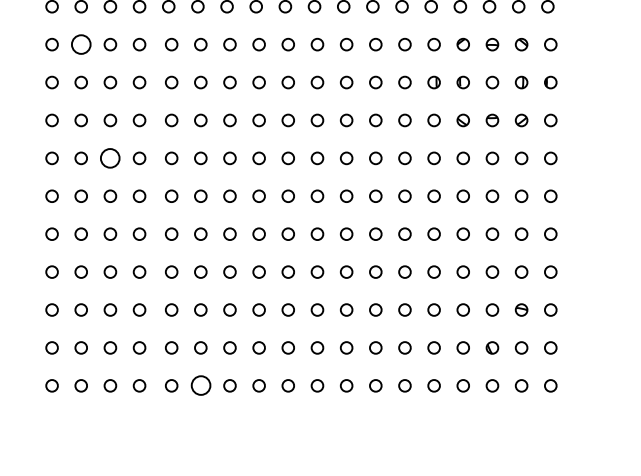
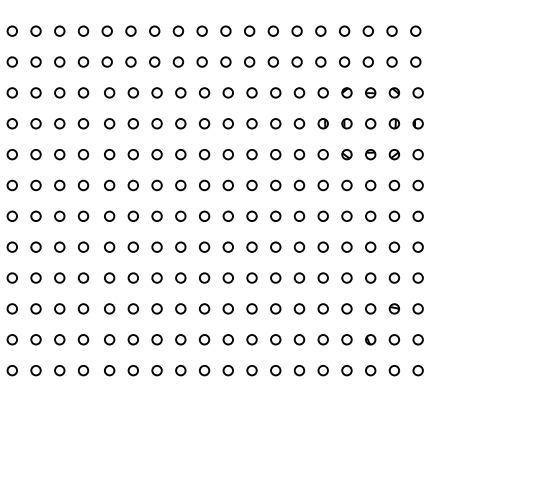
circle: (80, 44) -> (35, 92), size x0.62
circle: (110, 158) -> (59, 185), size x0.62
circle: (199, 385) -> (132, 370), size x0.62

